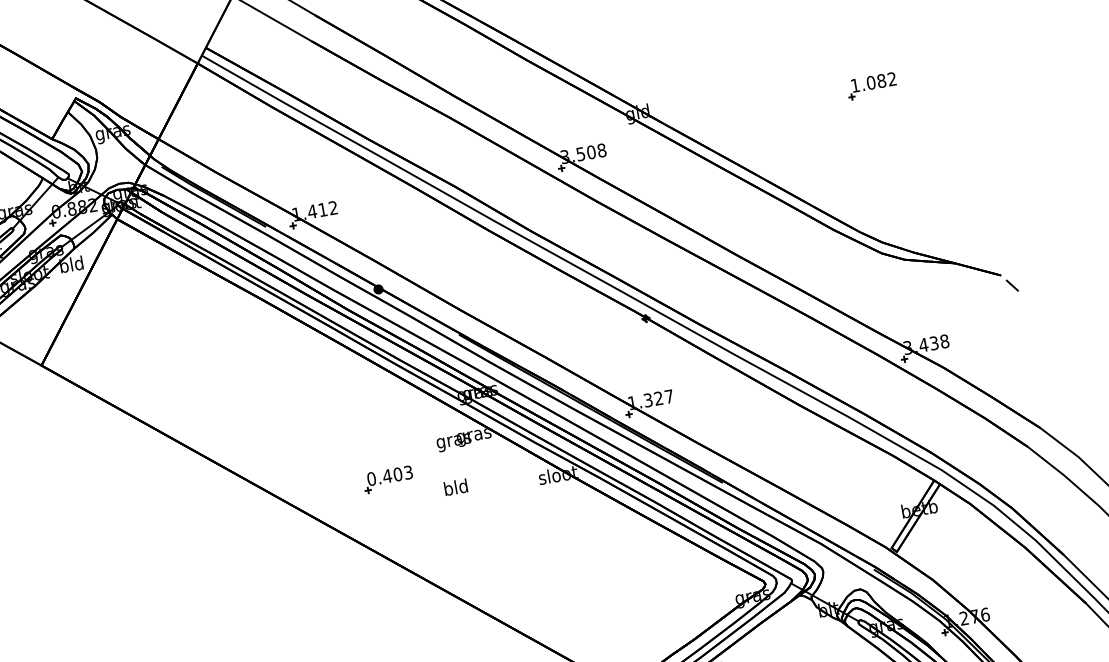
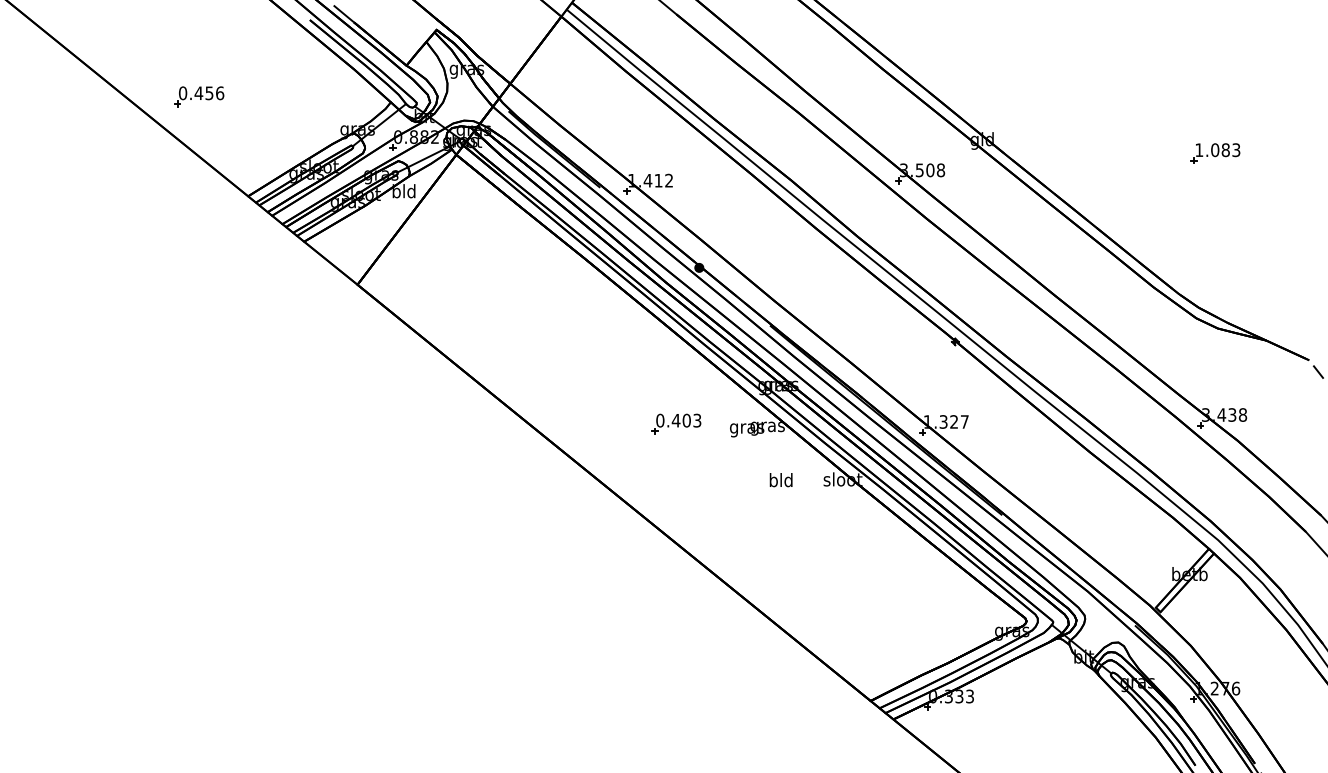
text: (892, 79) -> (1236, 150), 1.082 -> 1.083
part: (388, 479) -> (676, 423), moved
text: (455, 487) -> (780, 480), moved

